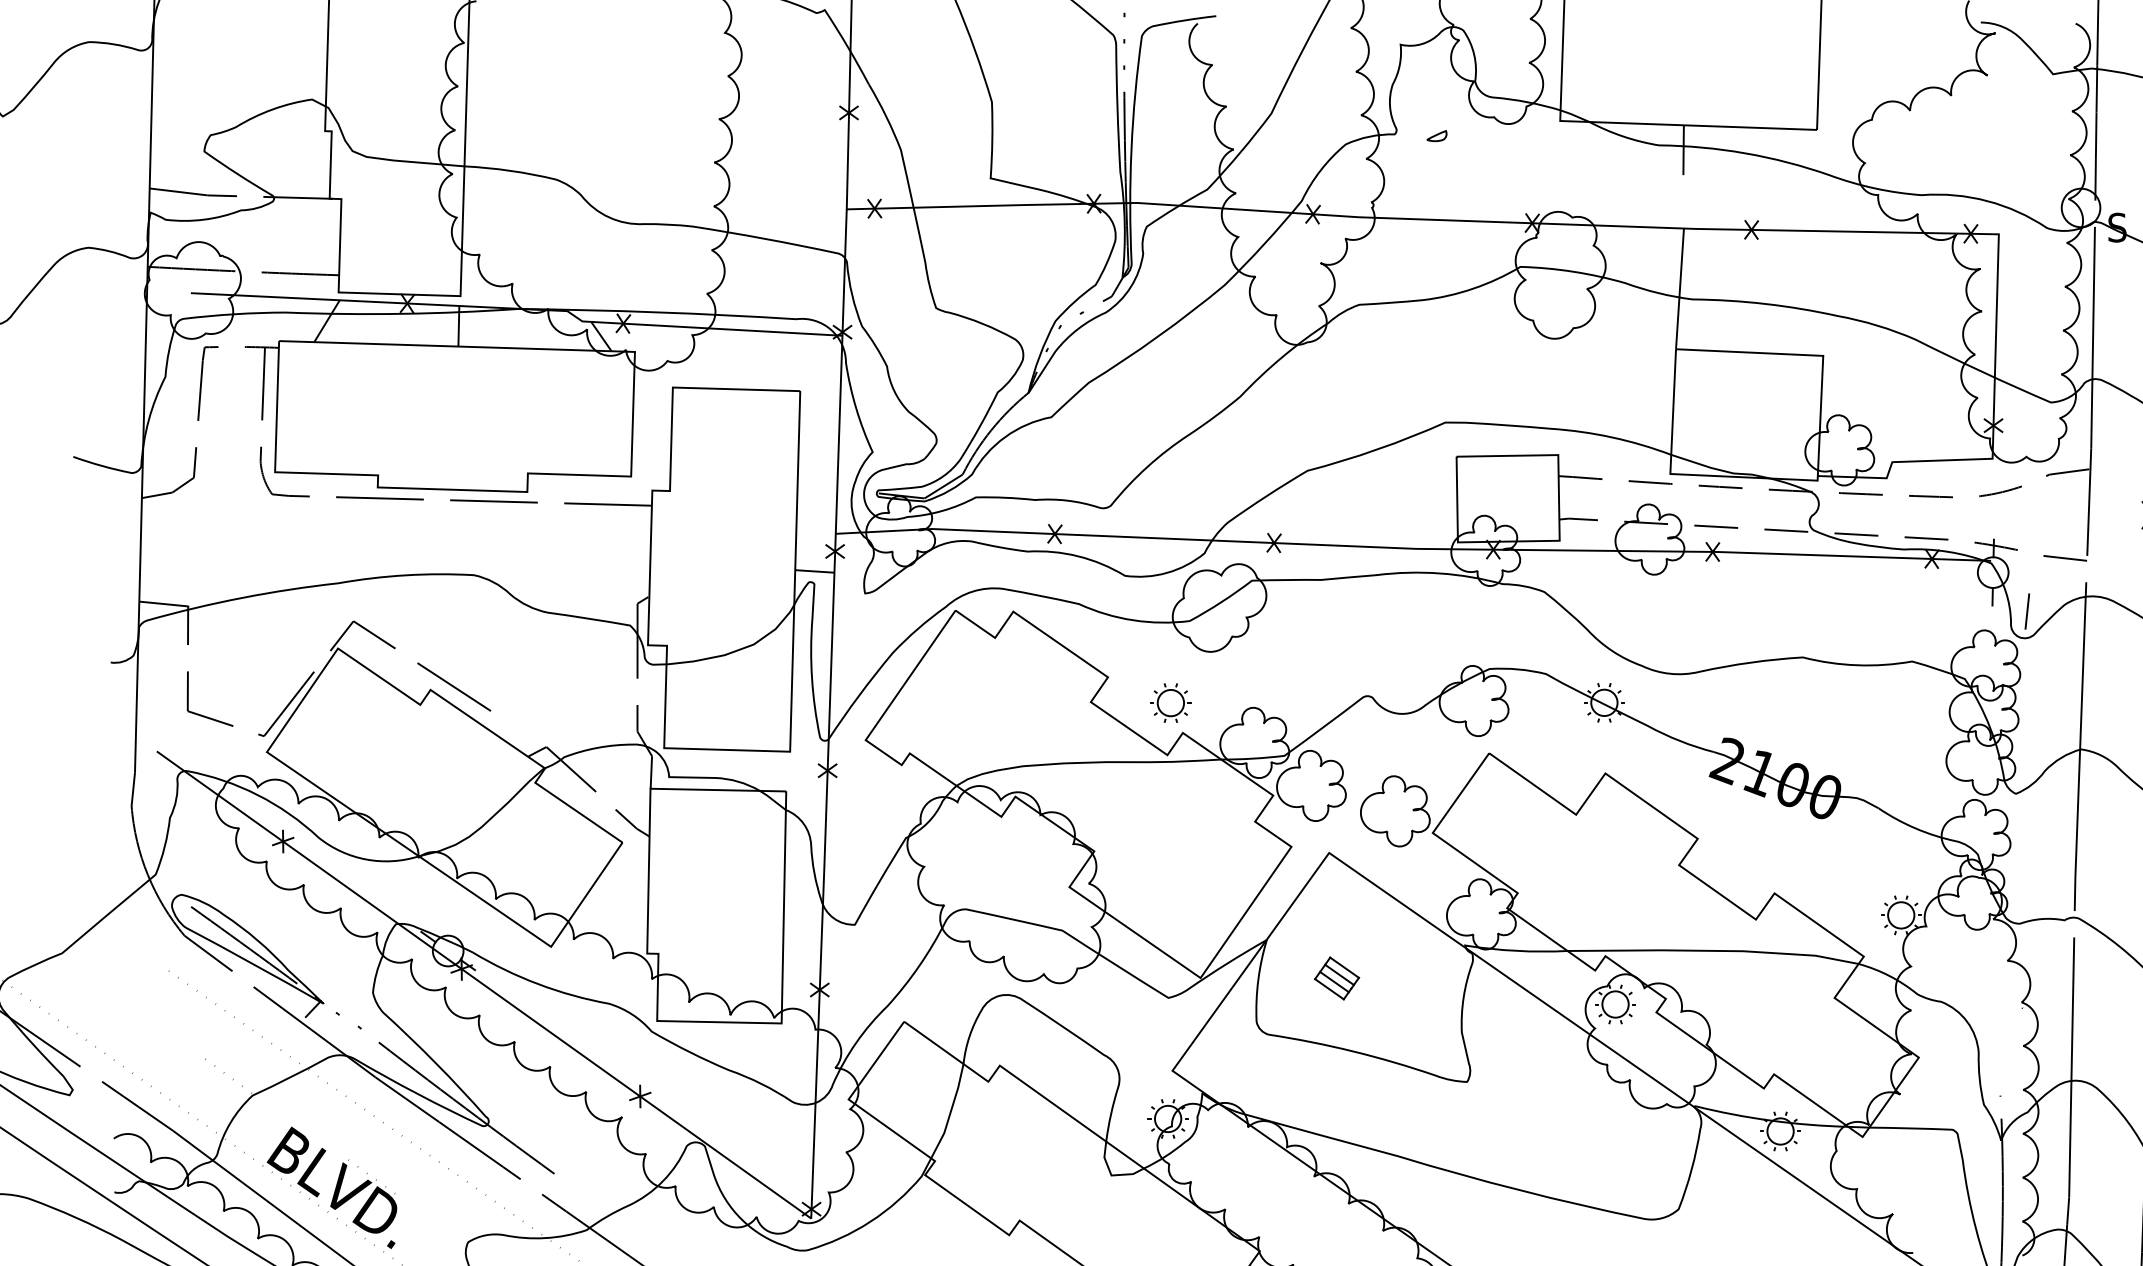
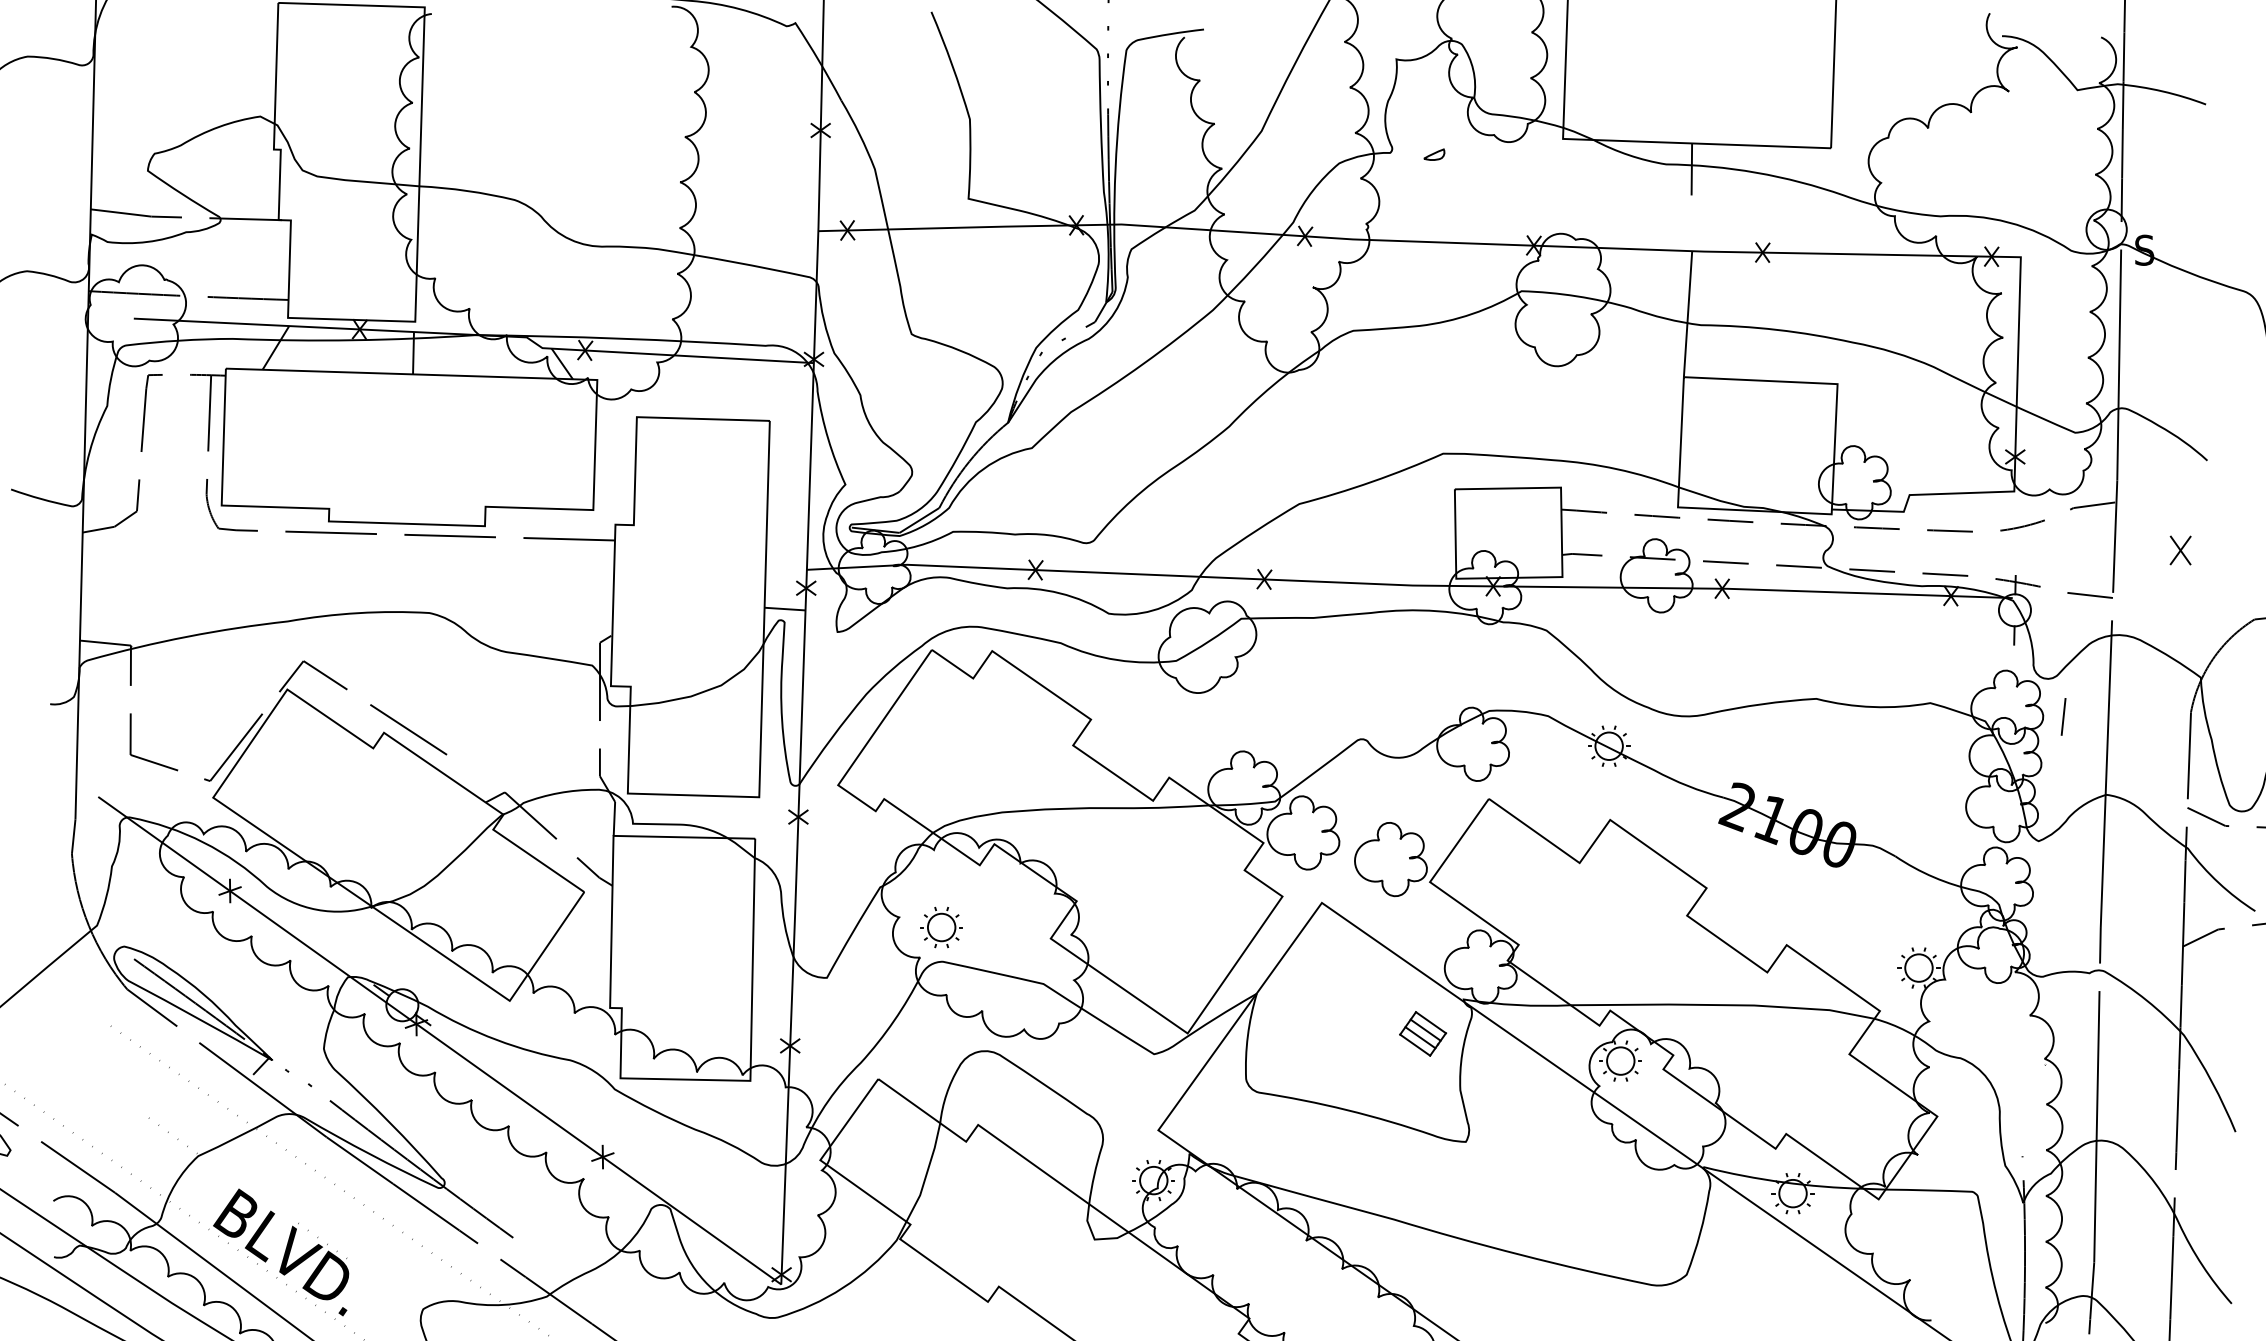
line: (2027, 611) -> (2063, 716), moved
part: (1170, 703) -> (941, 927), moved
part: (1337, 978) -> (1423, 1033), moved

